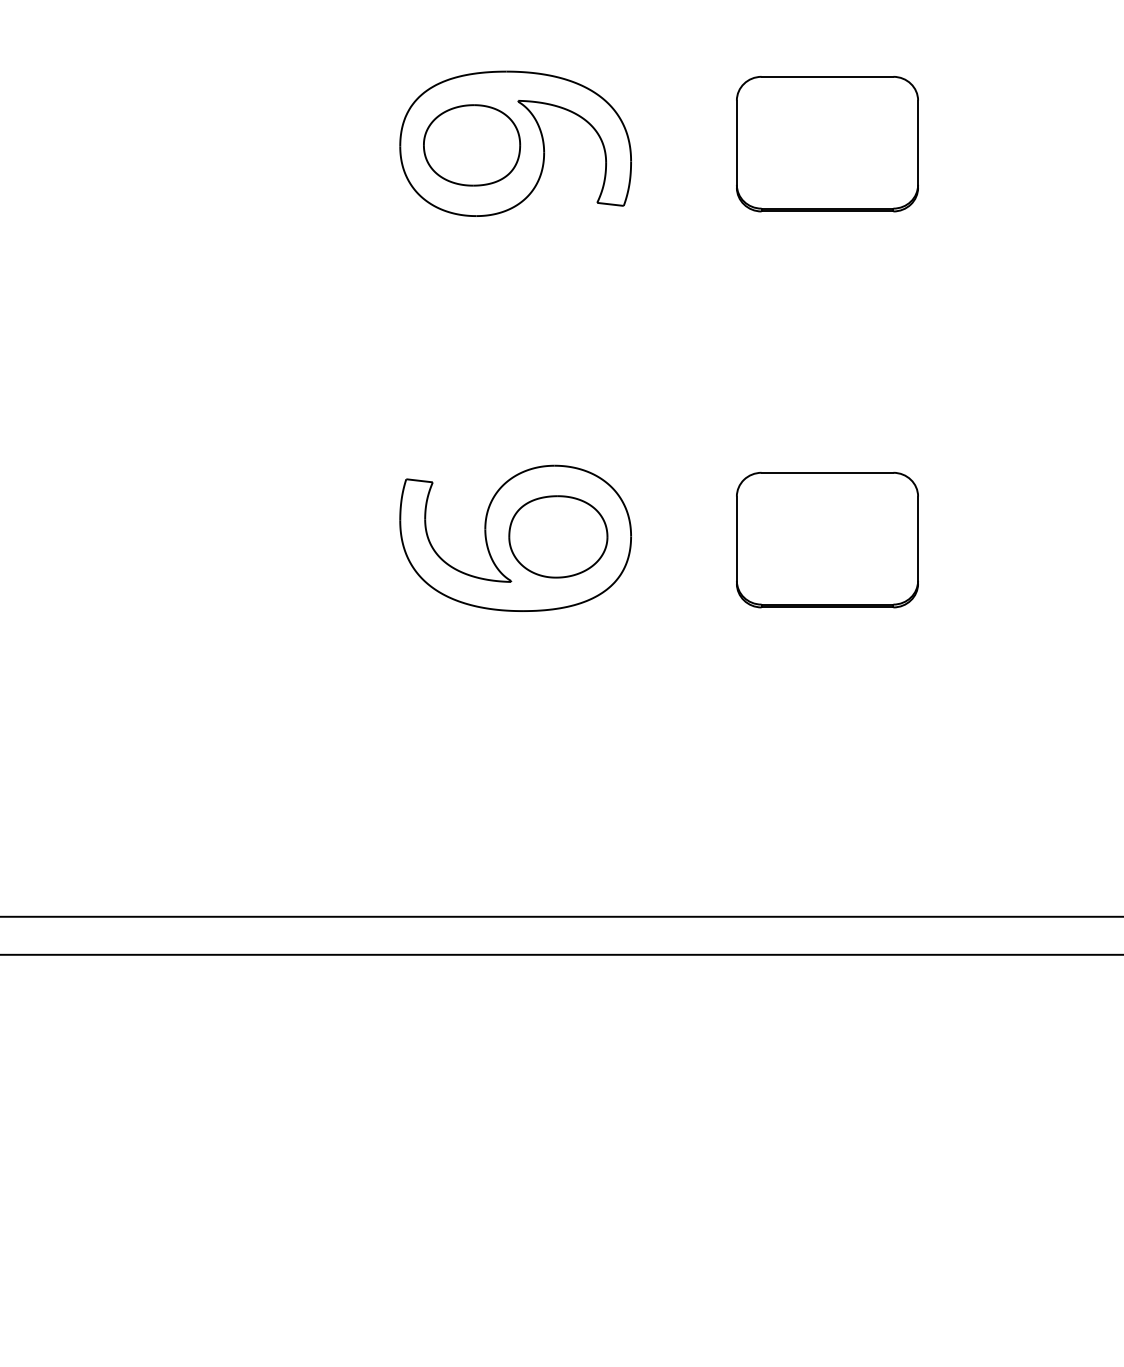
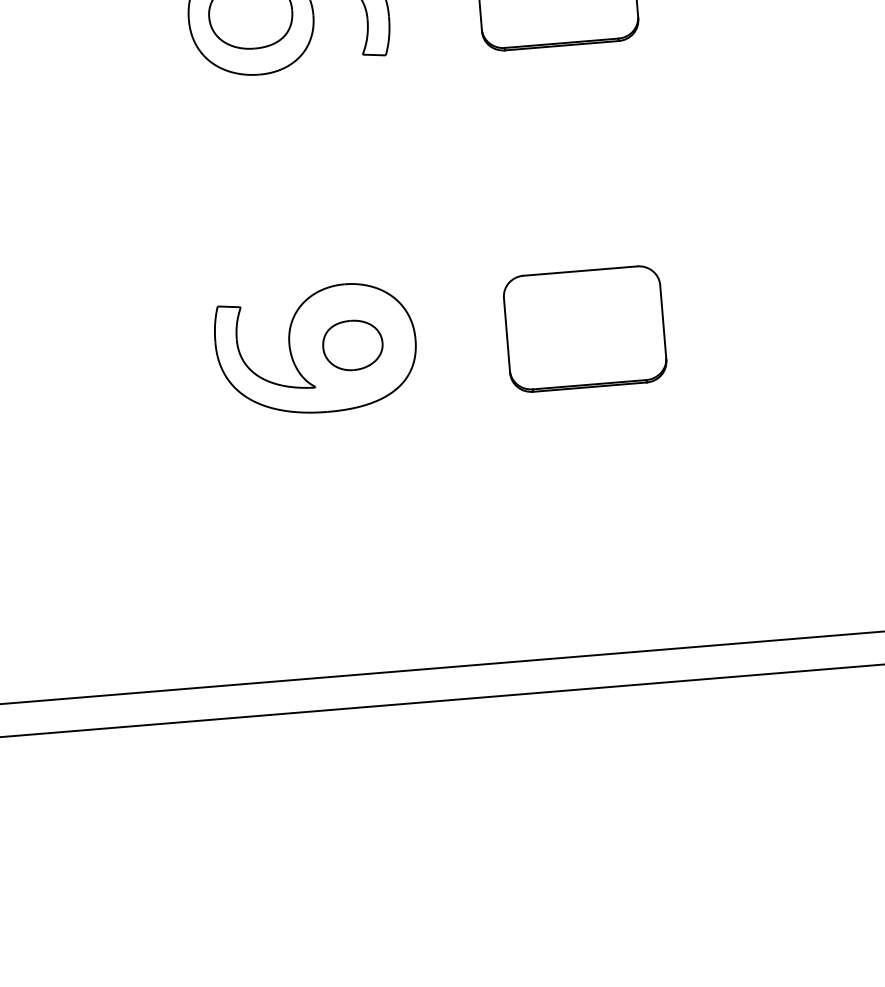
part: (558, 536) -> (352, 345), size x0.7

